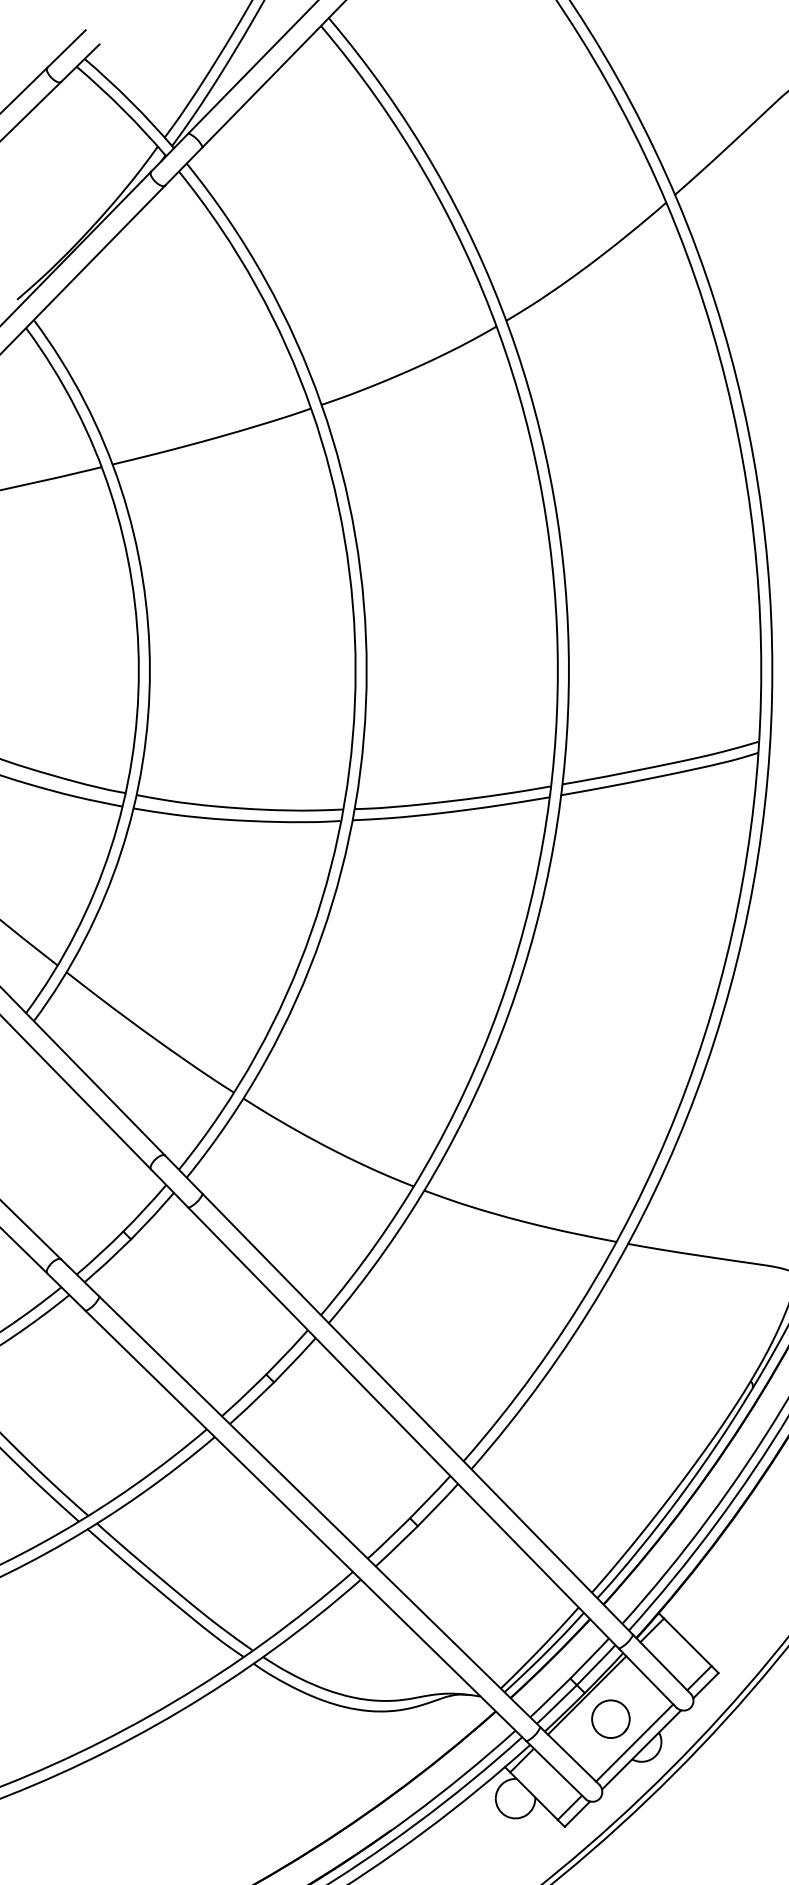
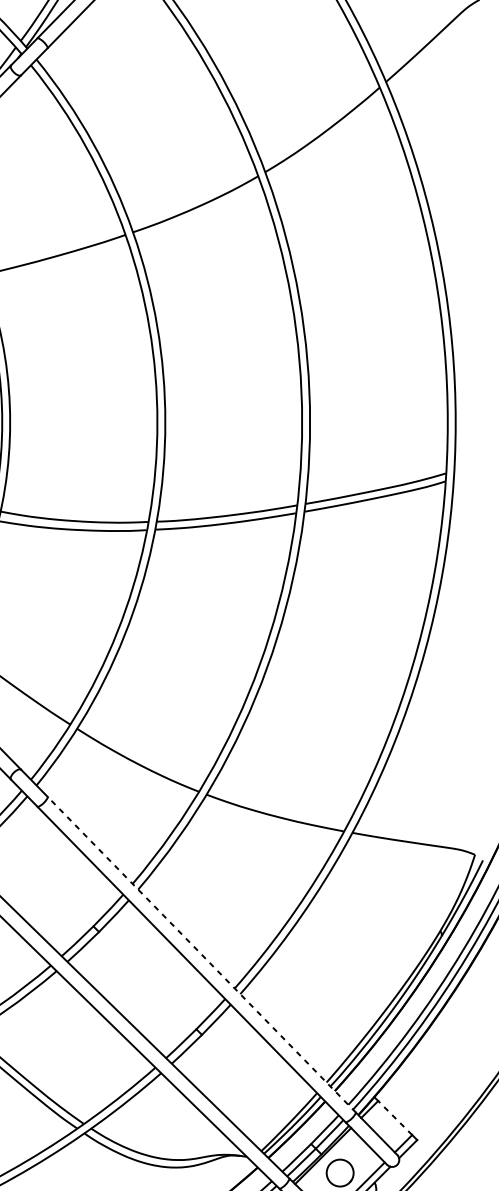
line: (417, 1414) -> (201, 954), solid -> dashed
line: (687, 1642) -> (394, 1118), solid -> dashed

